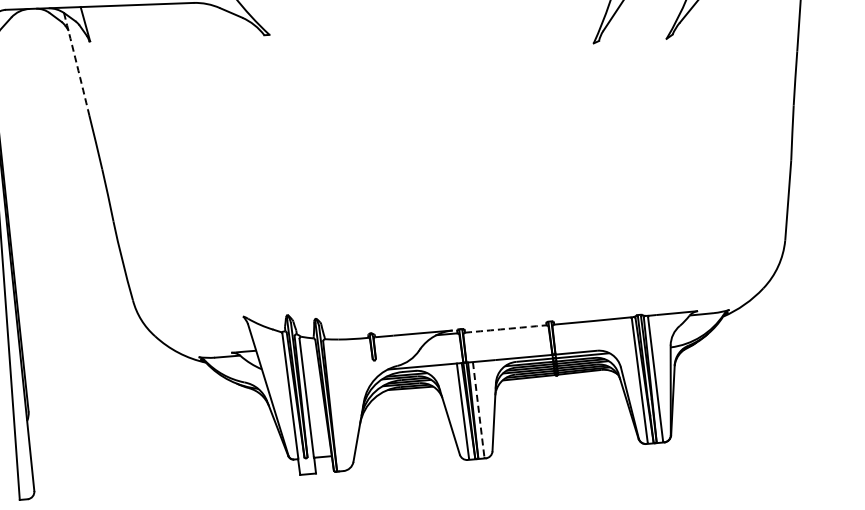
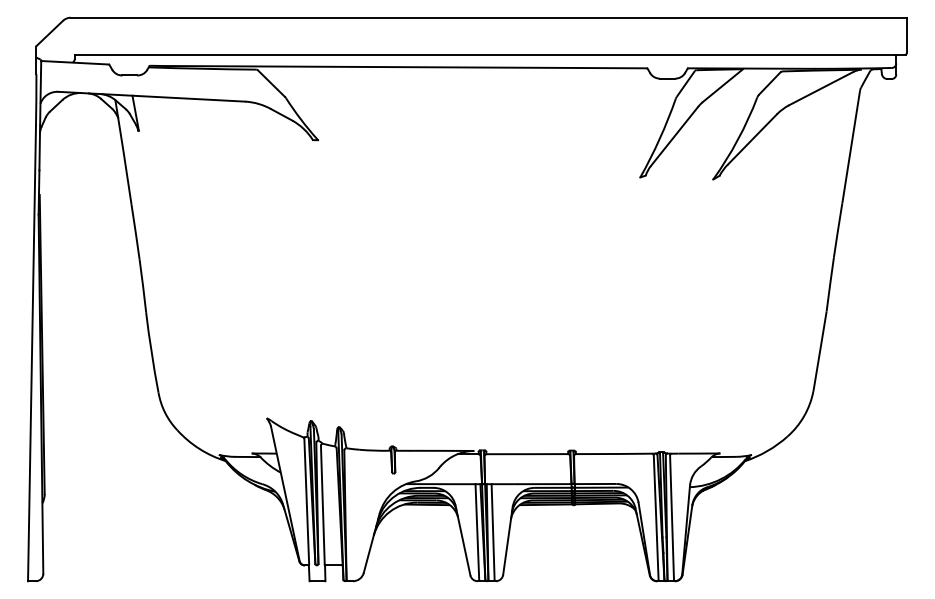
arc: (76, 64) -> (123, 152), dashed -> solid
arc: (506, 329) -> (527, 454), dashed -> solid
line: (479, 410) -> (493, 532), dashed -> solid

